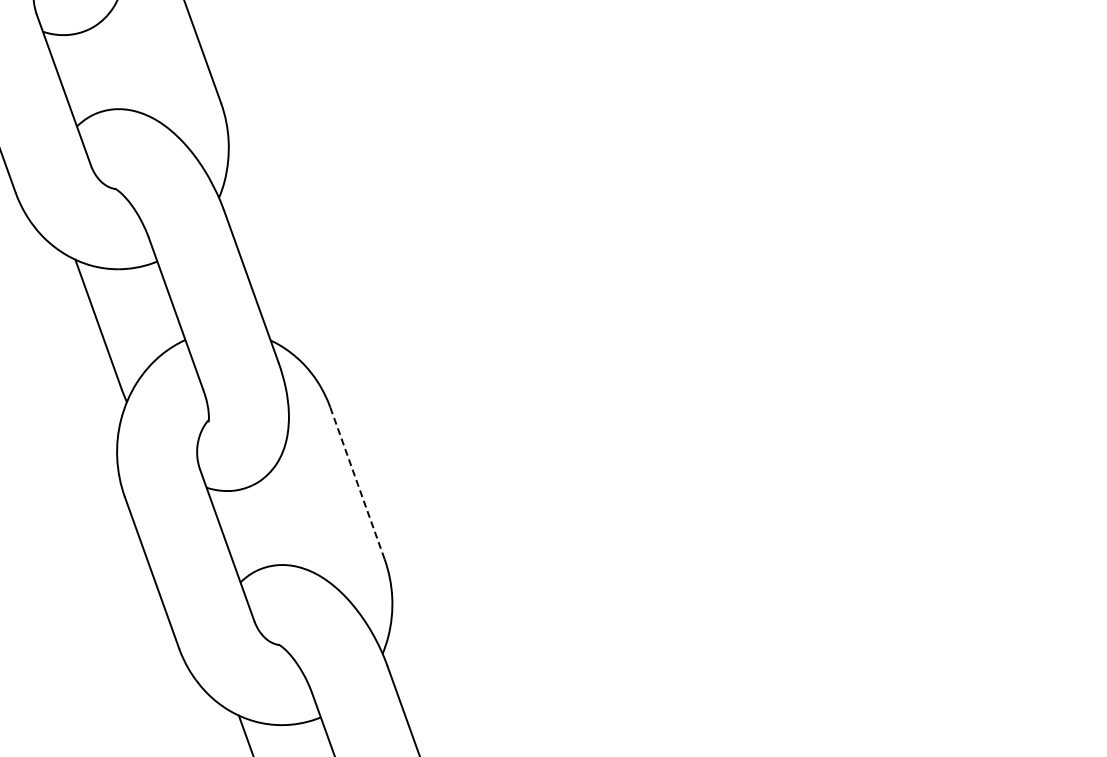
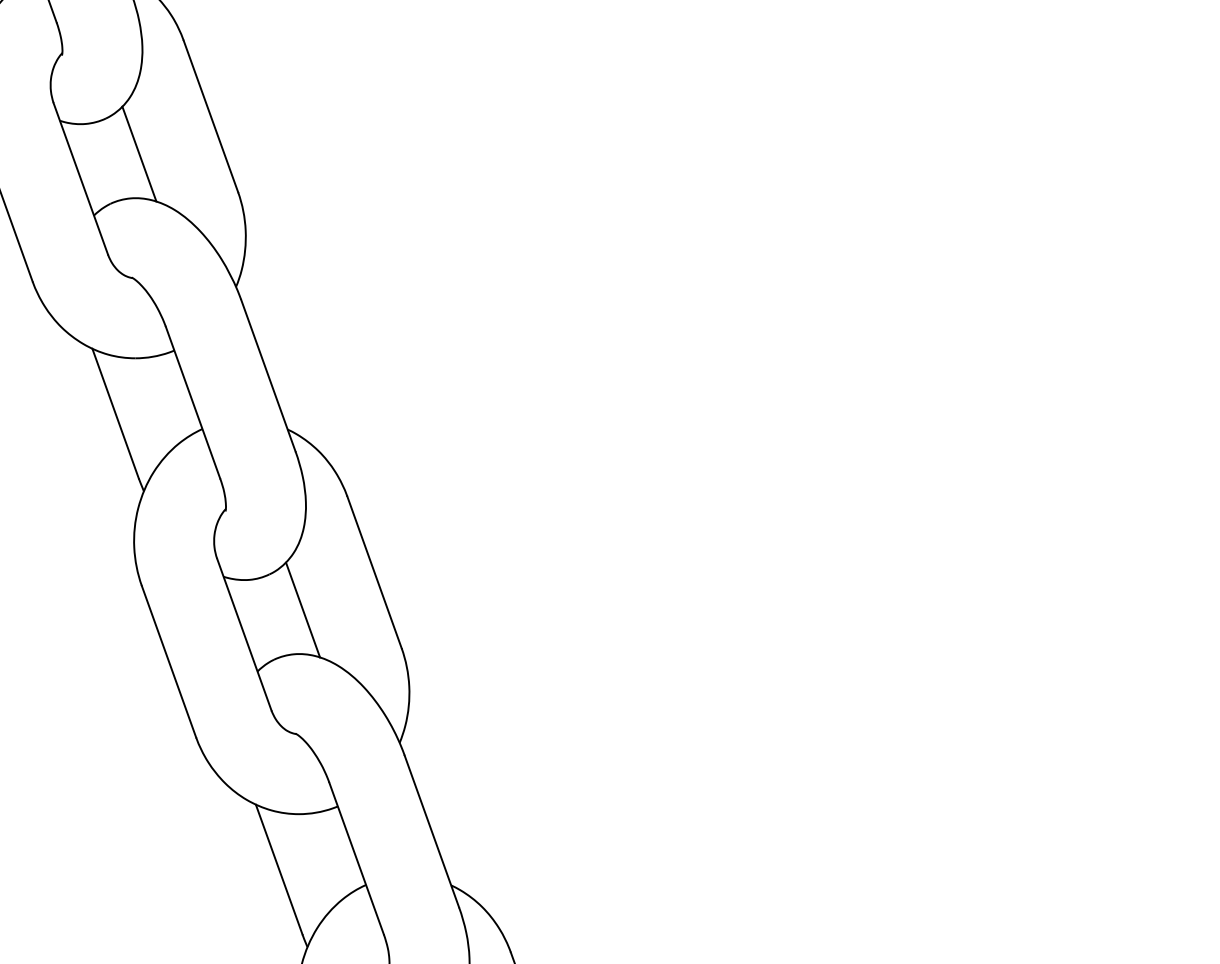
line: (122, 64) -> (139, 153), added
line: (357, 483) -> (374, 572), dashed -> solid
line: (286, 520) -> (303, 609), added

